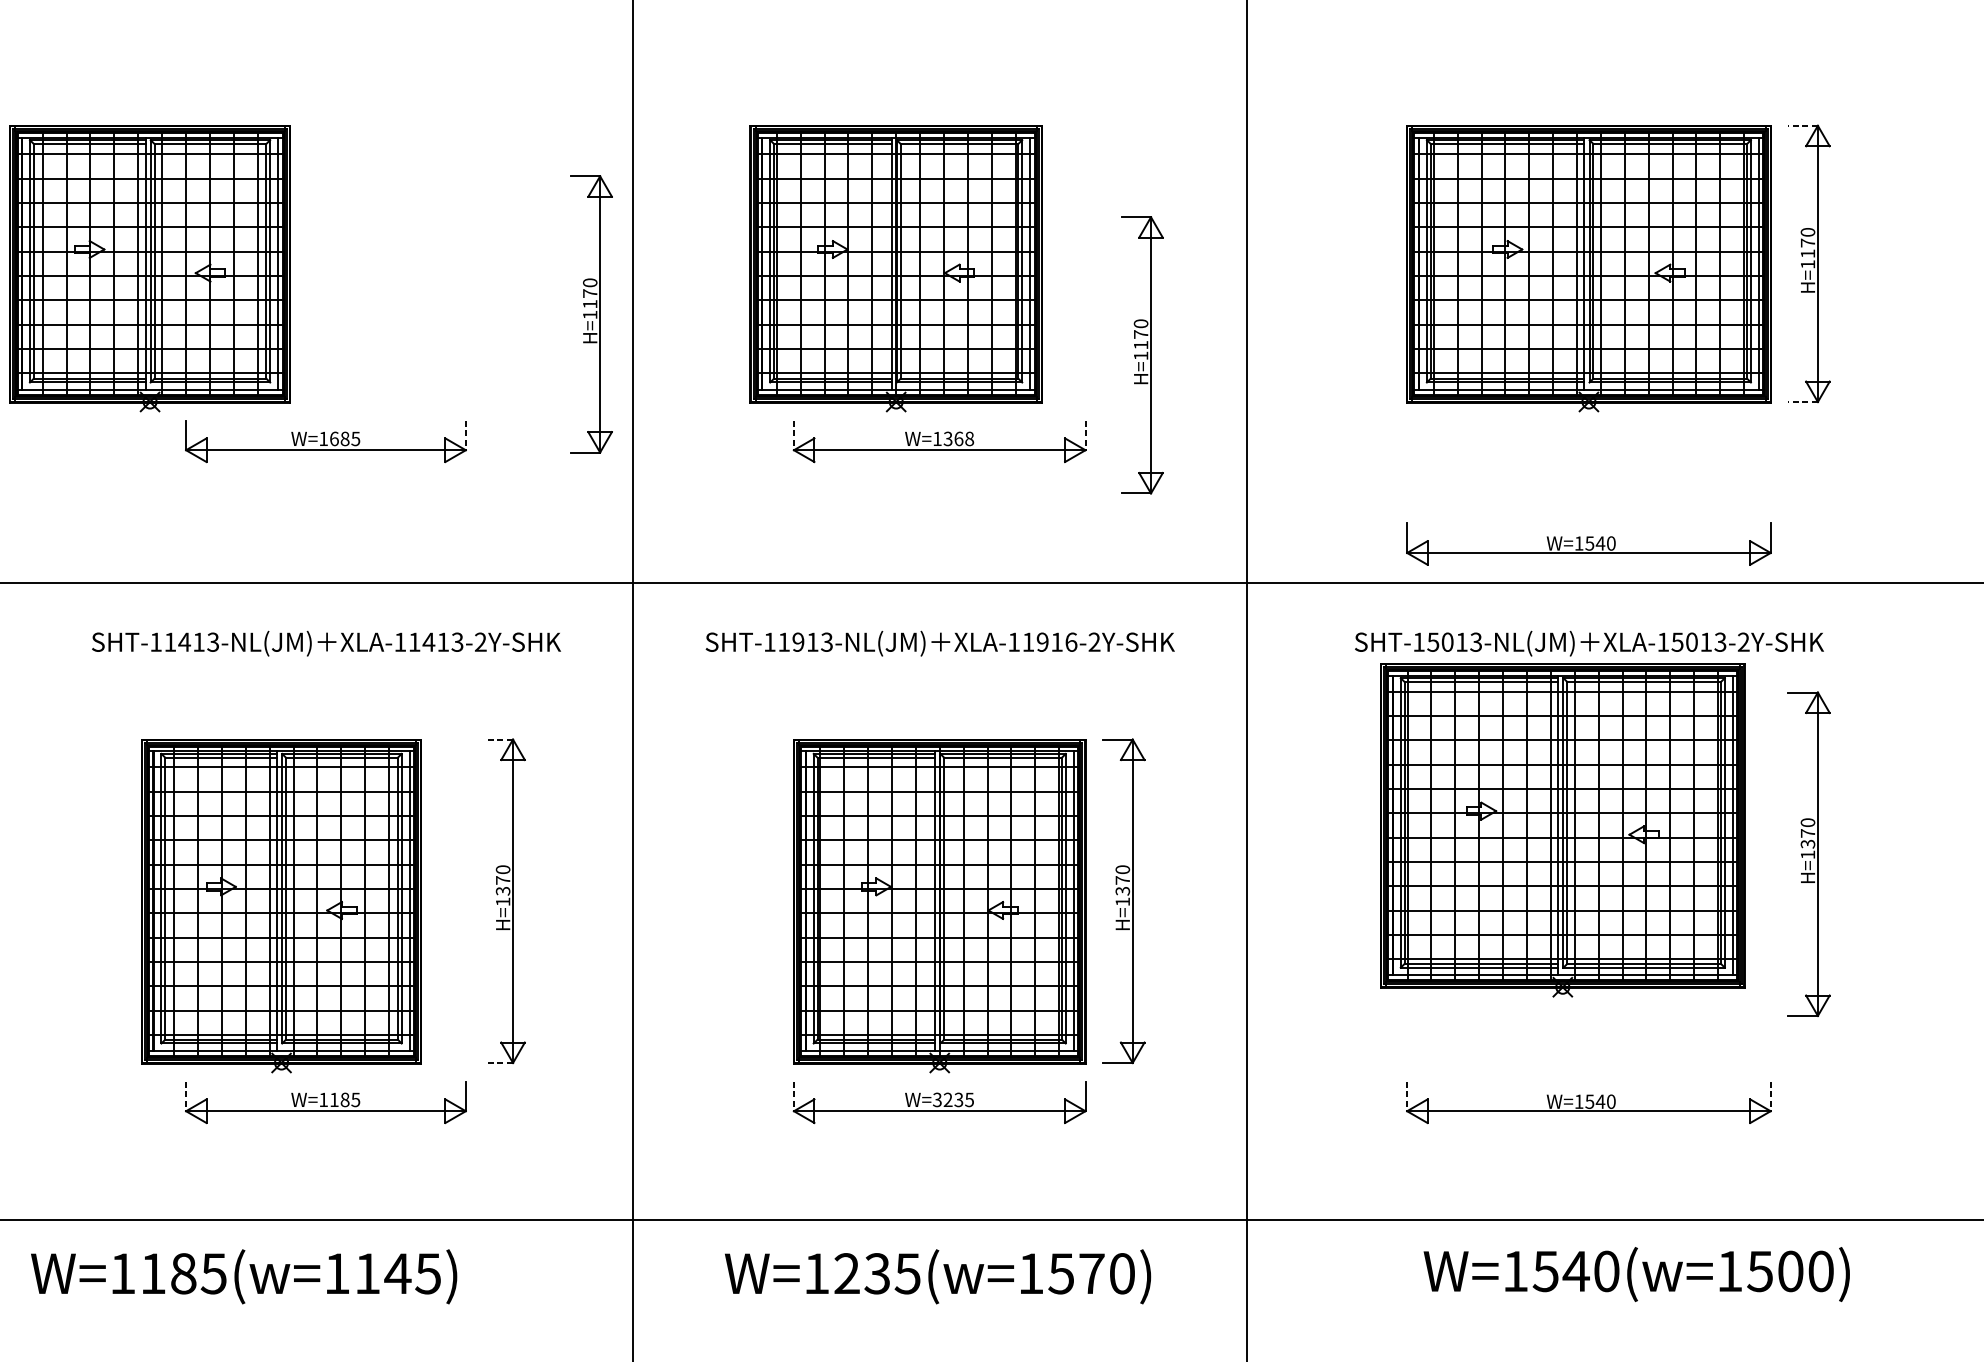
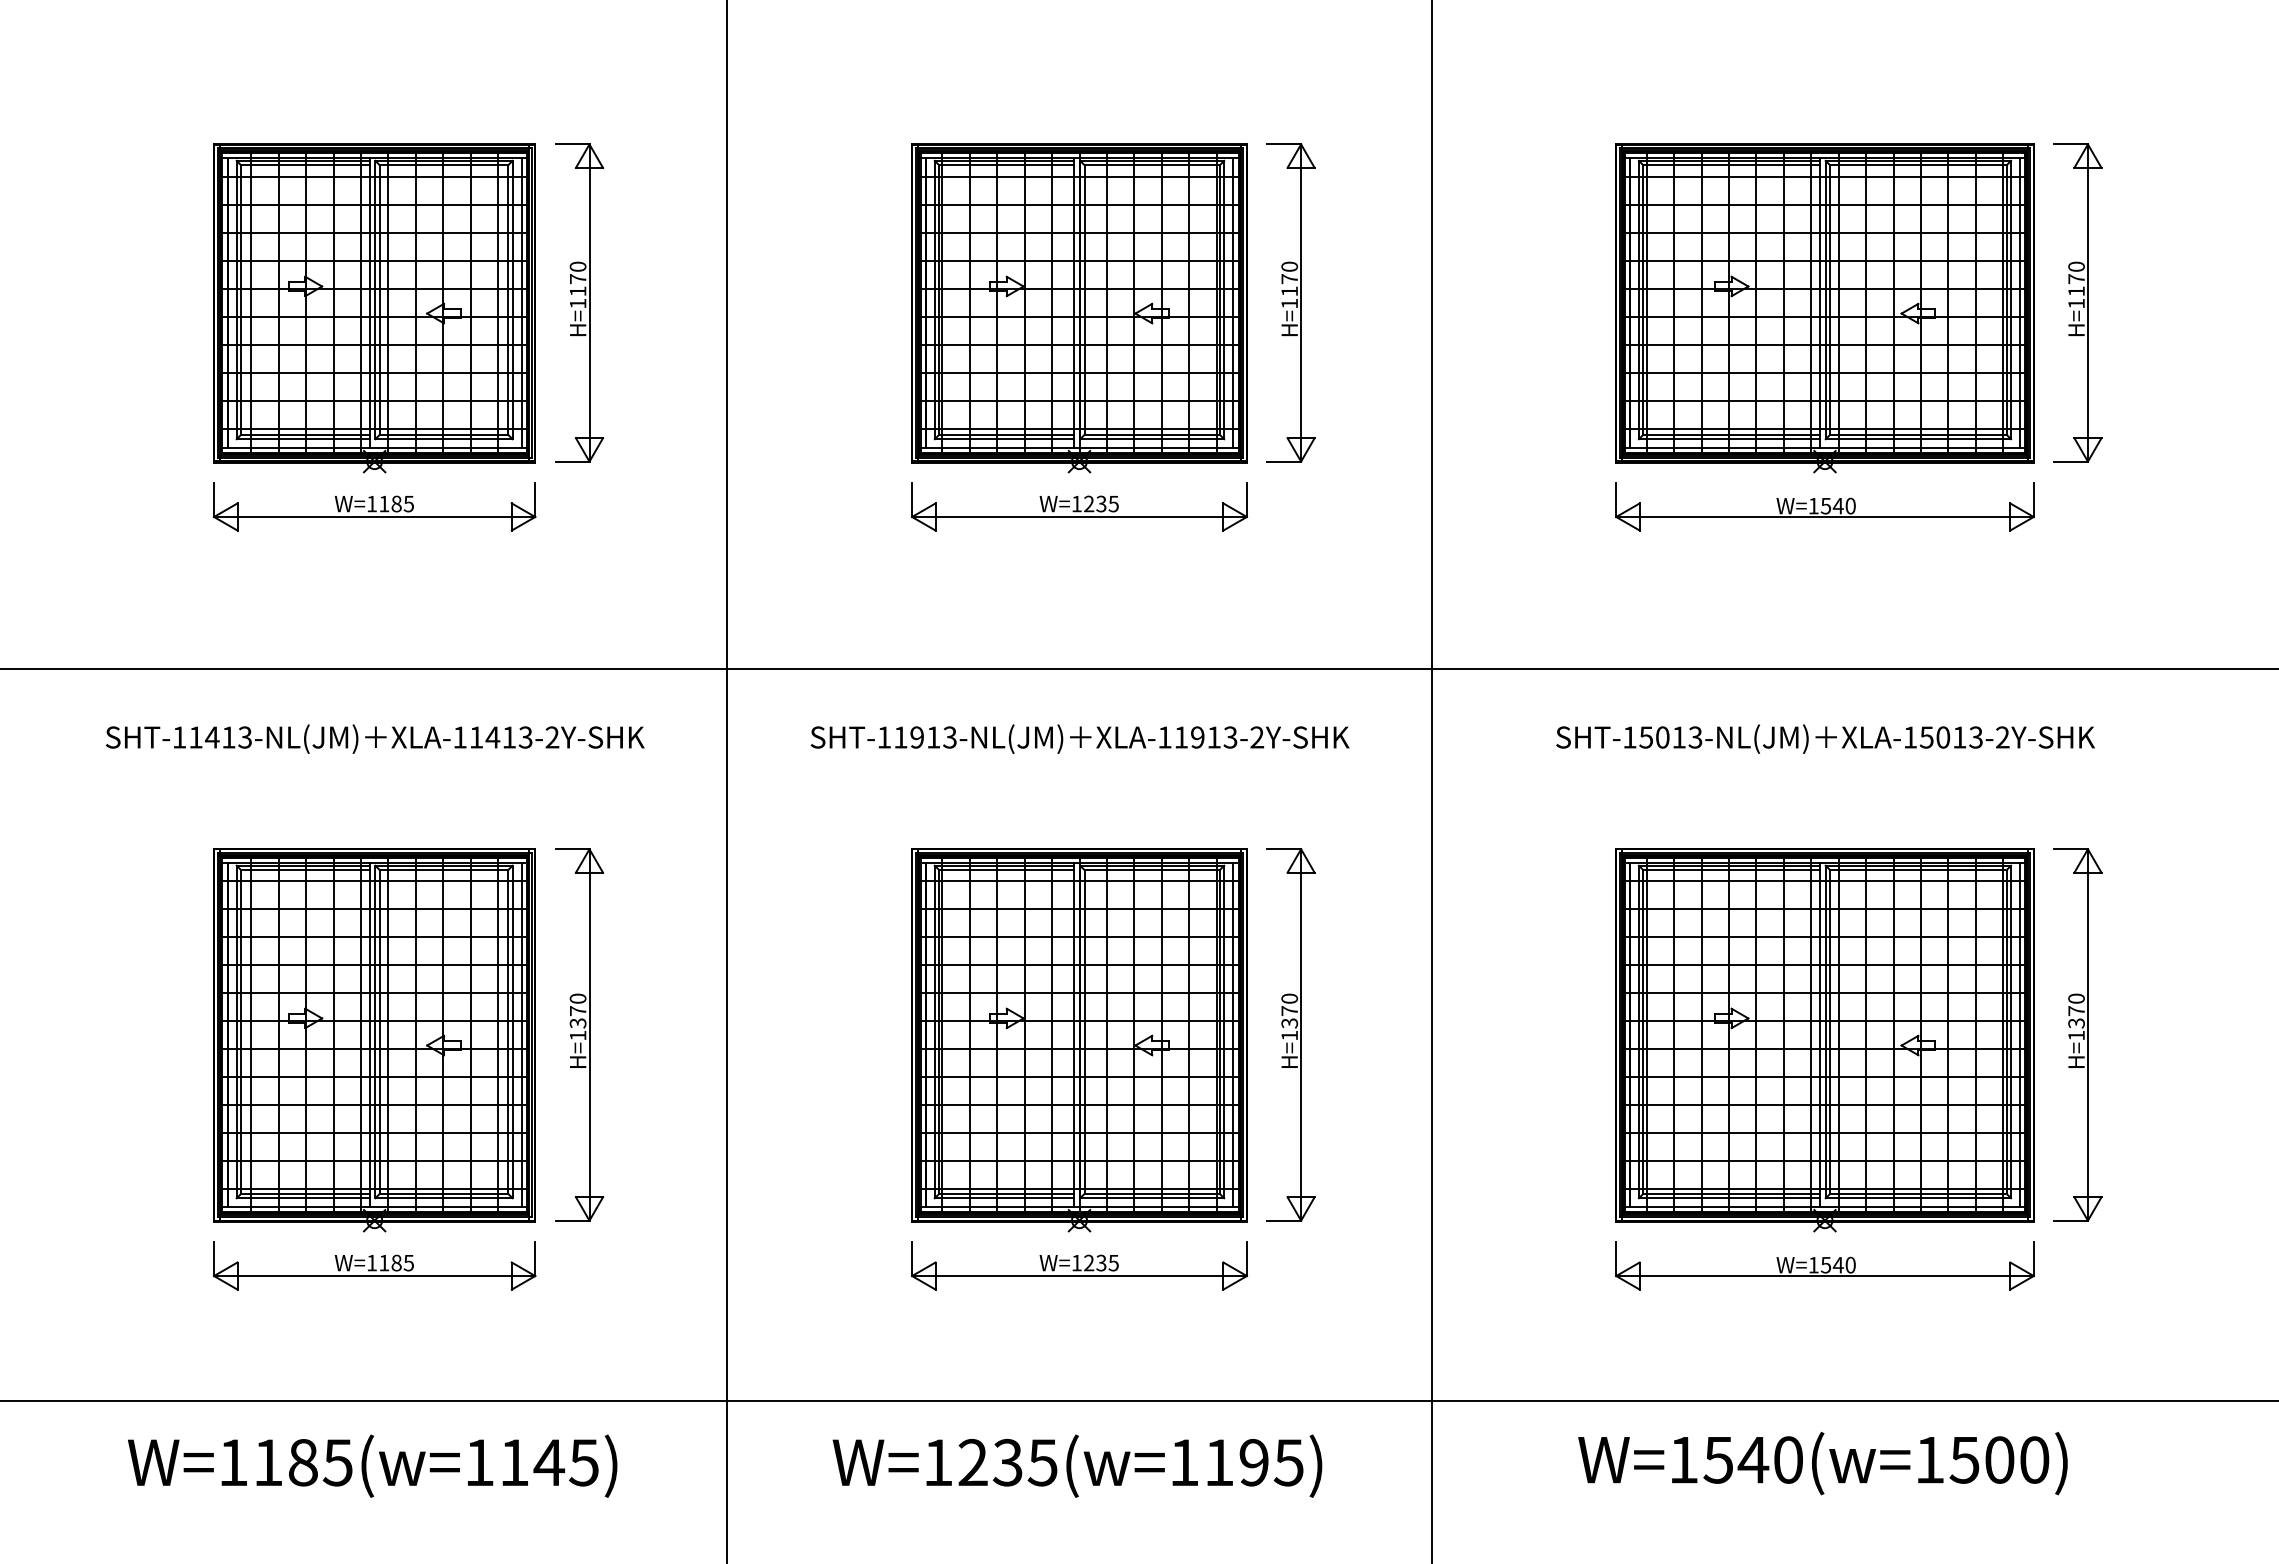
line: (1803, 125) -> (2071, 144), dashed -> solid
part: (149, 268) -> (374, 308), moved
part: (896, 268) -> (1079, 308), moved
part: (591, 313) -> (579, 302), moved
part: (1141, 354) -> (1290, 302), moved
line: (1803, 401) -> (2071, 461), dashed -> solid
line: (466, 435) -> (535, 500), dashed -> solid
line: (794, 435) -> (912, 500), dashed -> solid
line: (1085, 435) -> (1246, 500), dashed -> solid
text: (334, 438) -> (384, 503), W=1685 -> W=1185
text: (958, 438) -> (1101, 503), W=1368 -> W=1235
part: (1588, 543) -> (1824, 506), moved
text: (1071, 642) -> (1230, 737), XLA-11916-2Y-SHK -> XLA-11913-2Y-SHK
line: (498, 739) -> (572, 849), dashed -> solid
part: (1562, 830) -> (1824, 1040), moved
part: (1808, 853) -> (2077, 1034), moved
part: (281, 906) -> (374, 1040), moved
line: (498, 1062) -> (572, 1220), dashed -> solid
line: (186, 1096) -> (214, 1259), dashed -> solid
line: (794, 1096) -> (912, 1259), dashed -> solid
line: (1407, 1096) -> (1616, 1259), dashed -> solid
line: (1770, 1096) -> (2033, 1259), dashed -> solid
text: (937, 1099) -> (1076, 1262), W=3235 -> W=1235
text: (1091, 1273) -> (1253, 1462), W=1235(w=1570) -> W=1235(w=1195)
text: (1636, 1274) -> (1822, 1463), moved
text: (243, 1276) -> (372, 1465), moved

